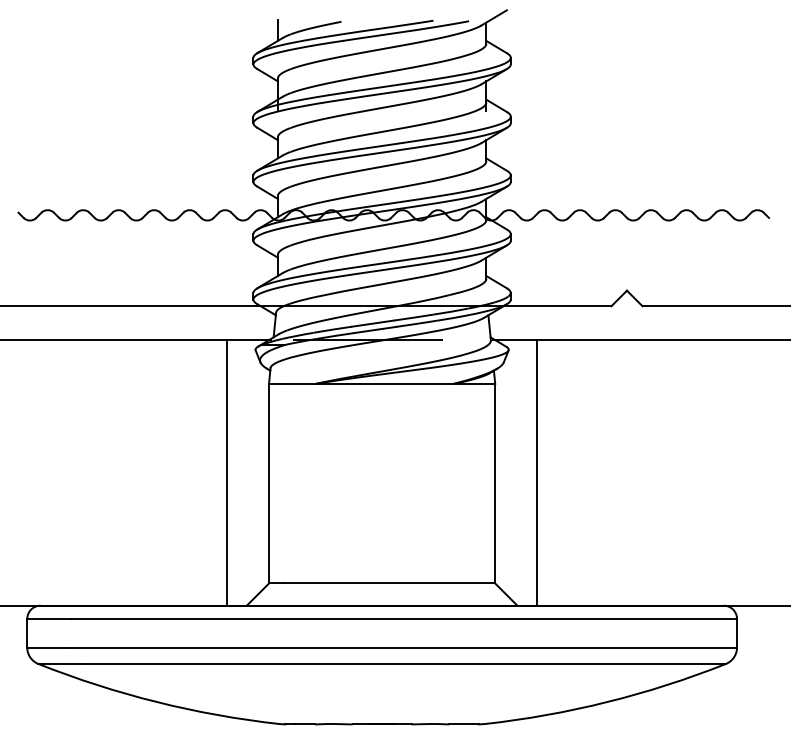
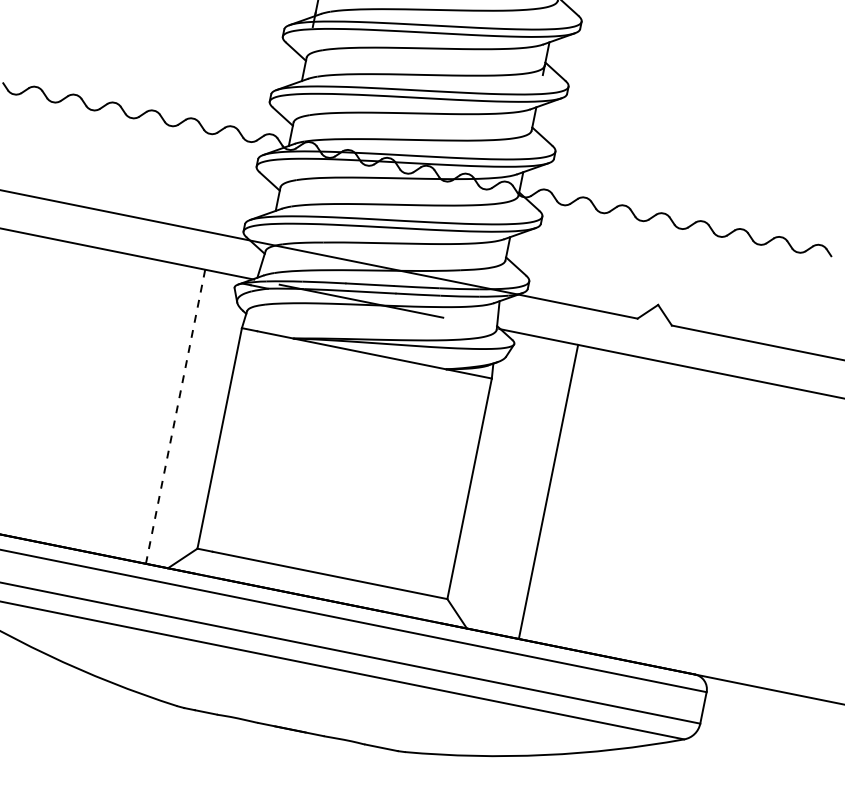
line: (537, 472) -> (548, 491), moved
line: (226, 473) -> (174, 417), solid -> dashed

